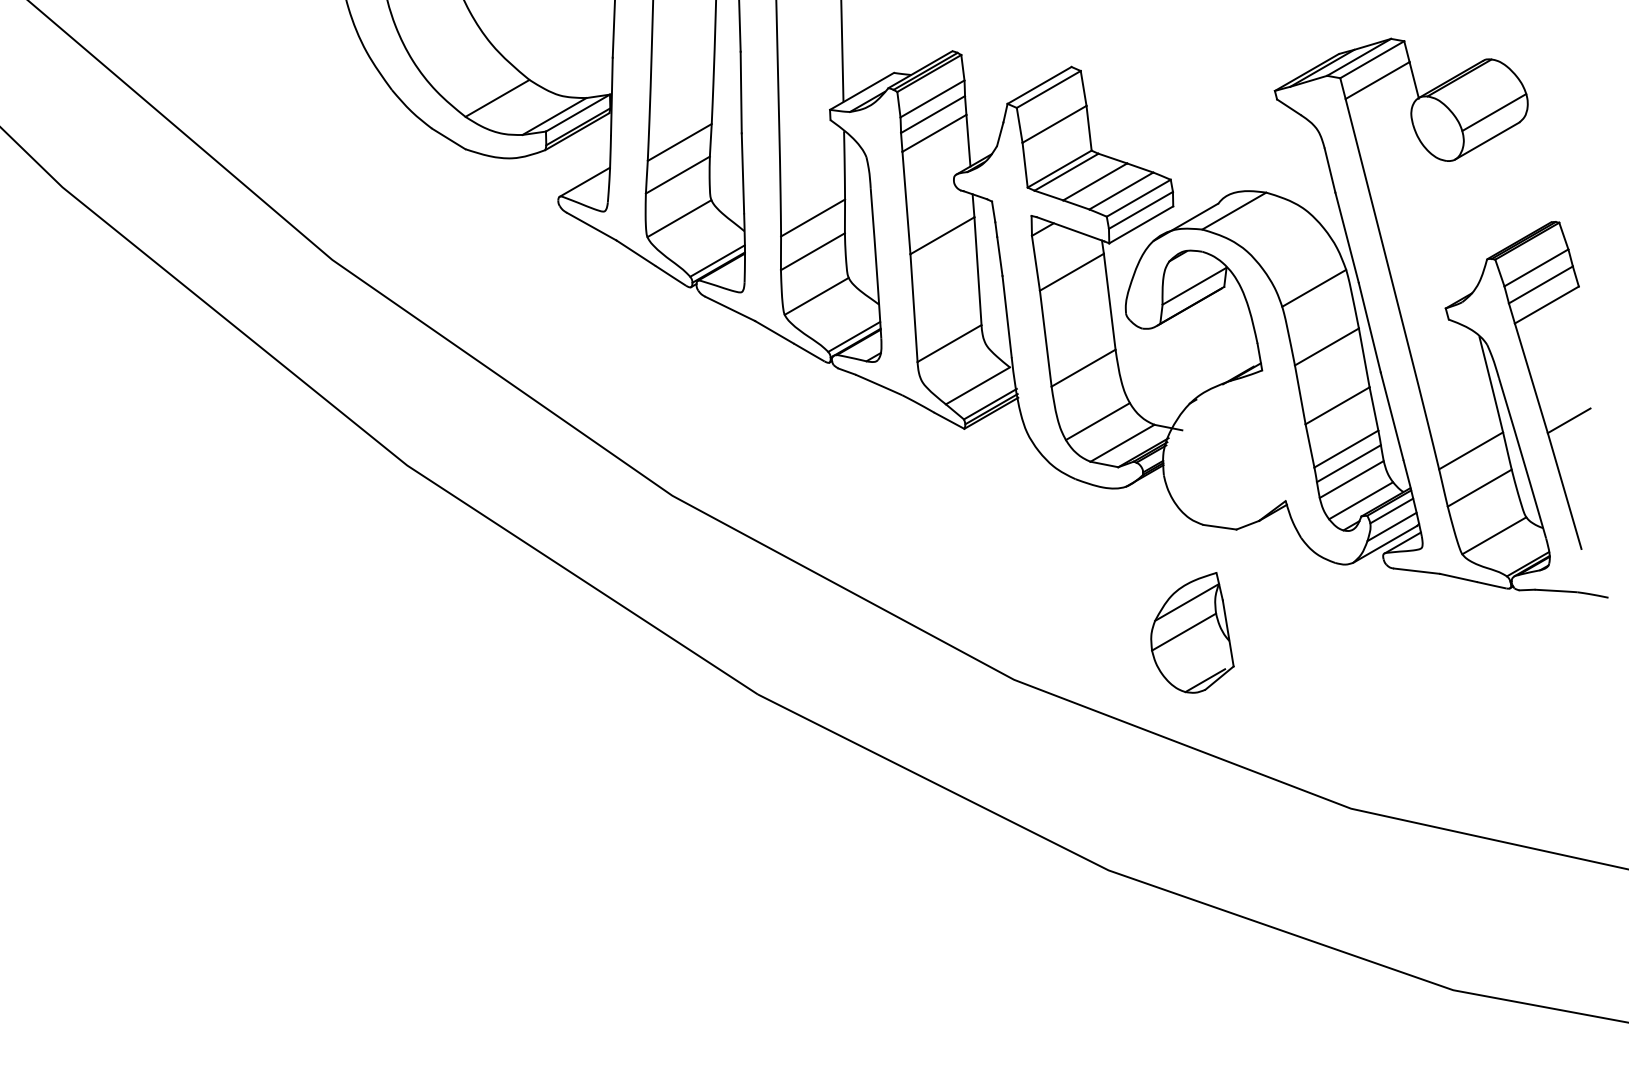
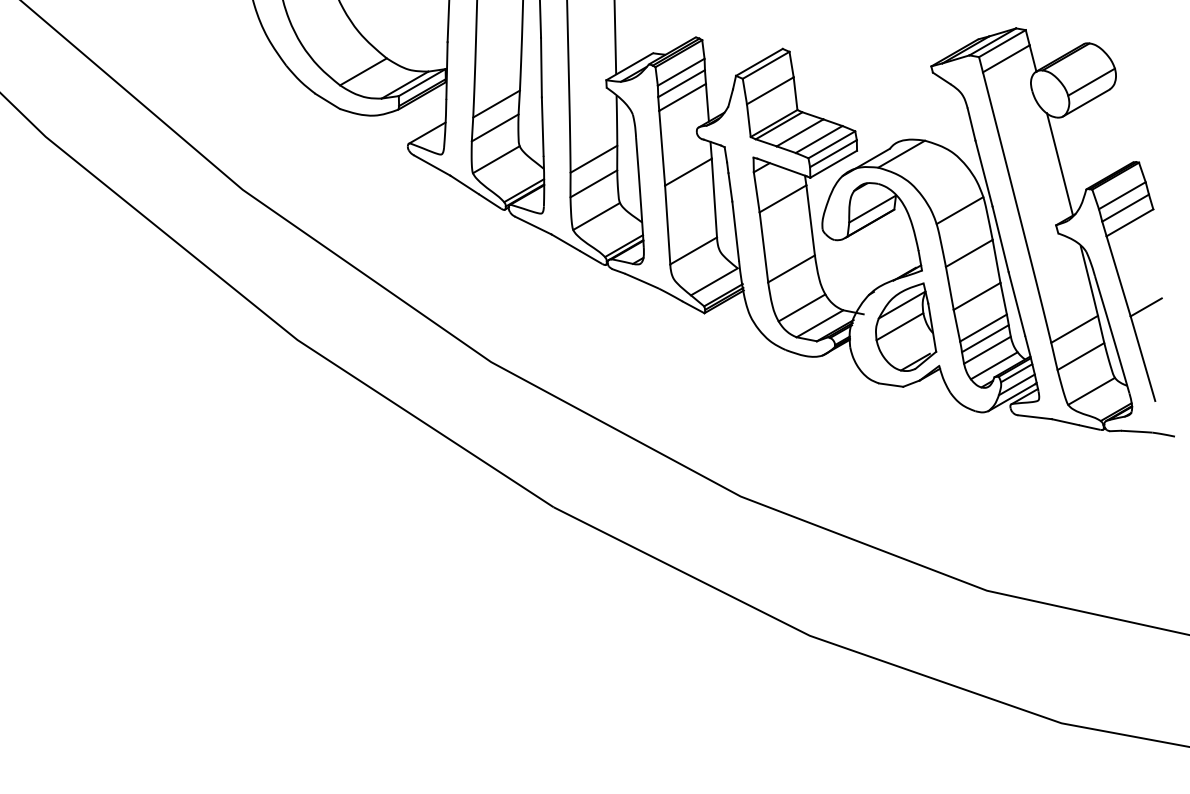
line: (1450, 225) -> (1059, 164), added
part: (1193, 631) -> (906, 326), moved

